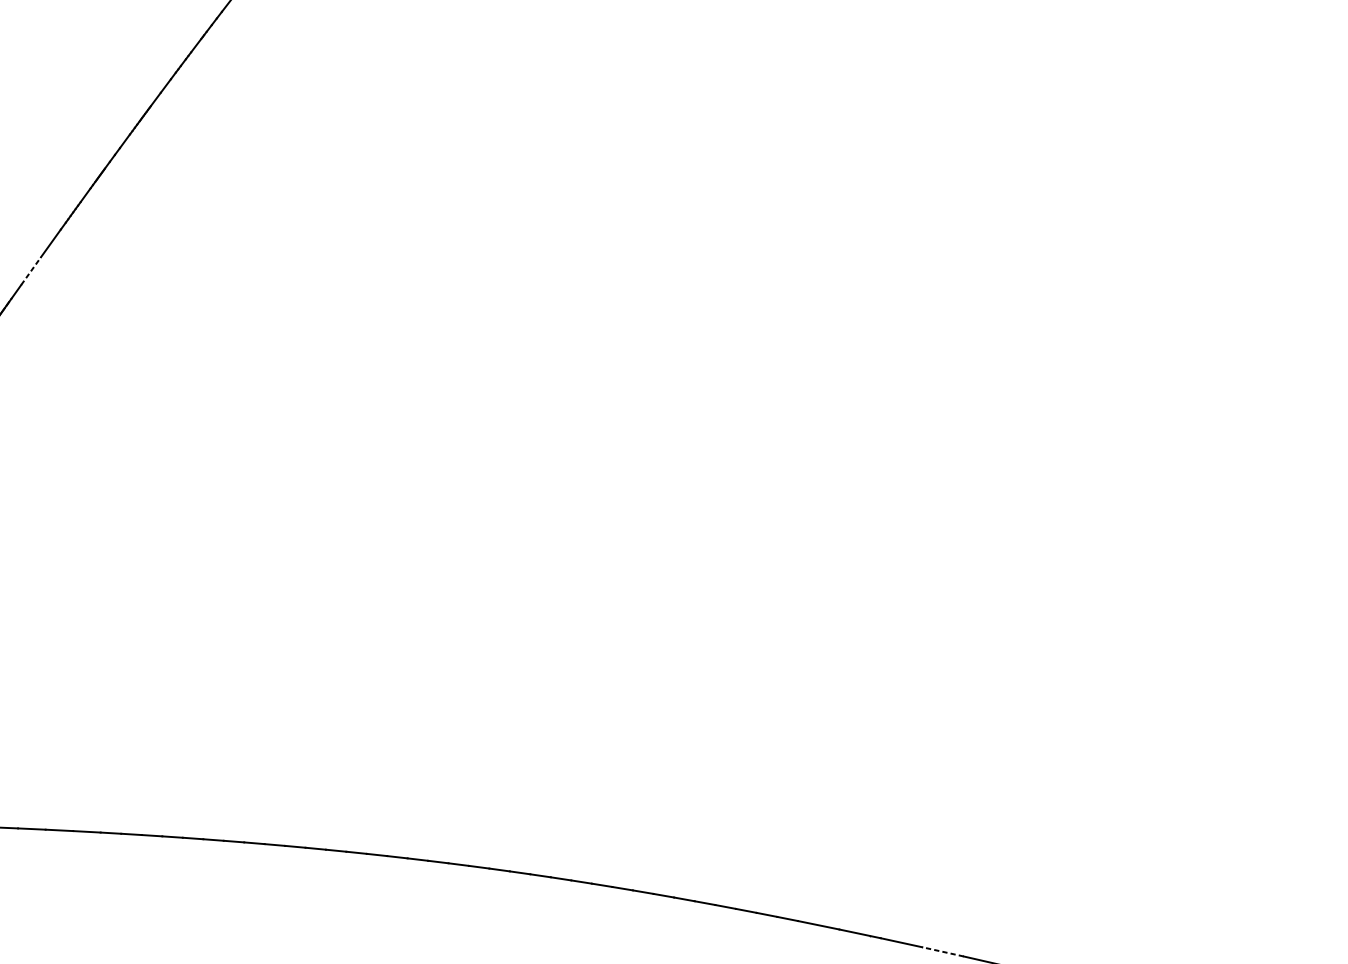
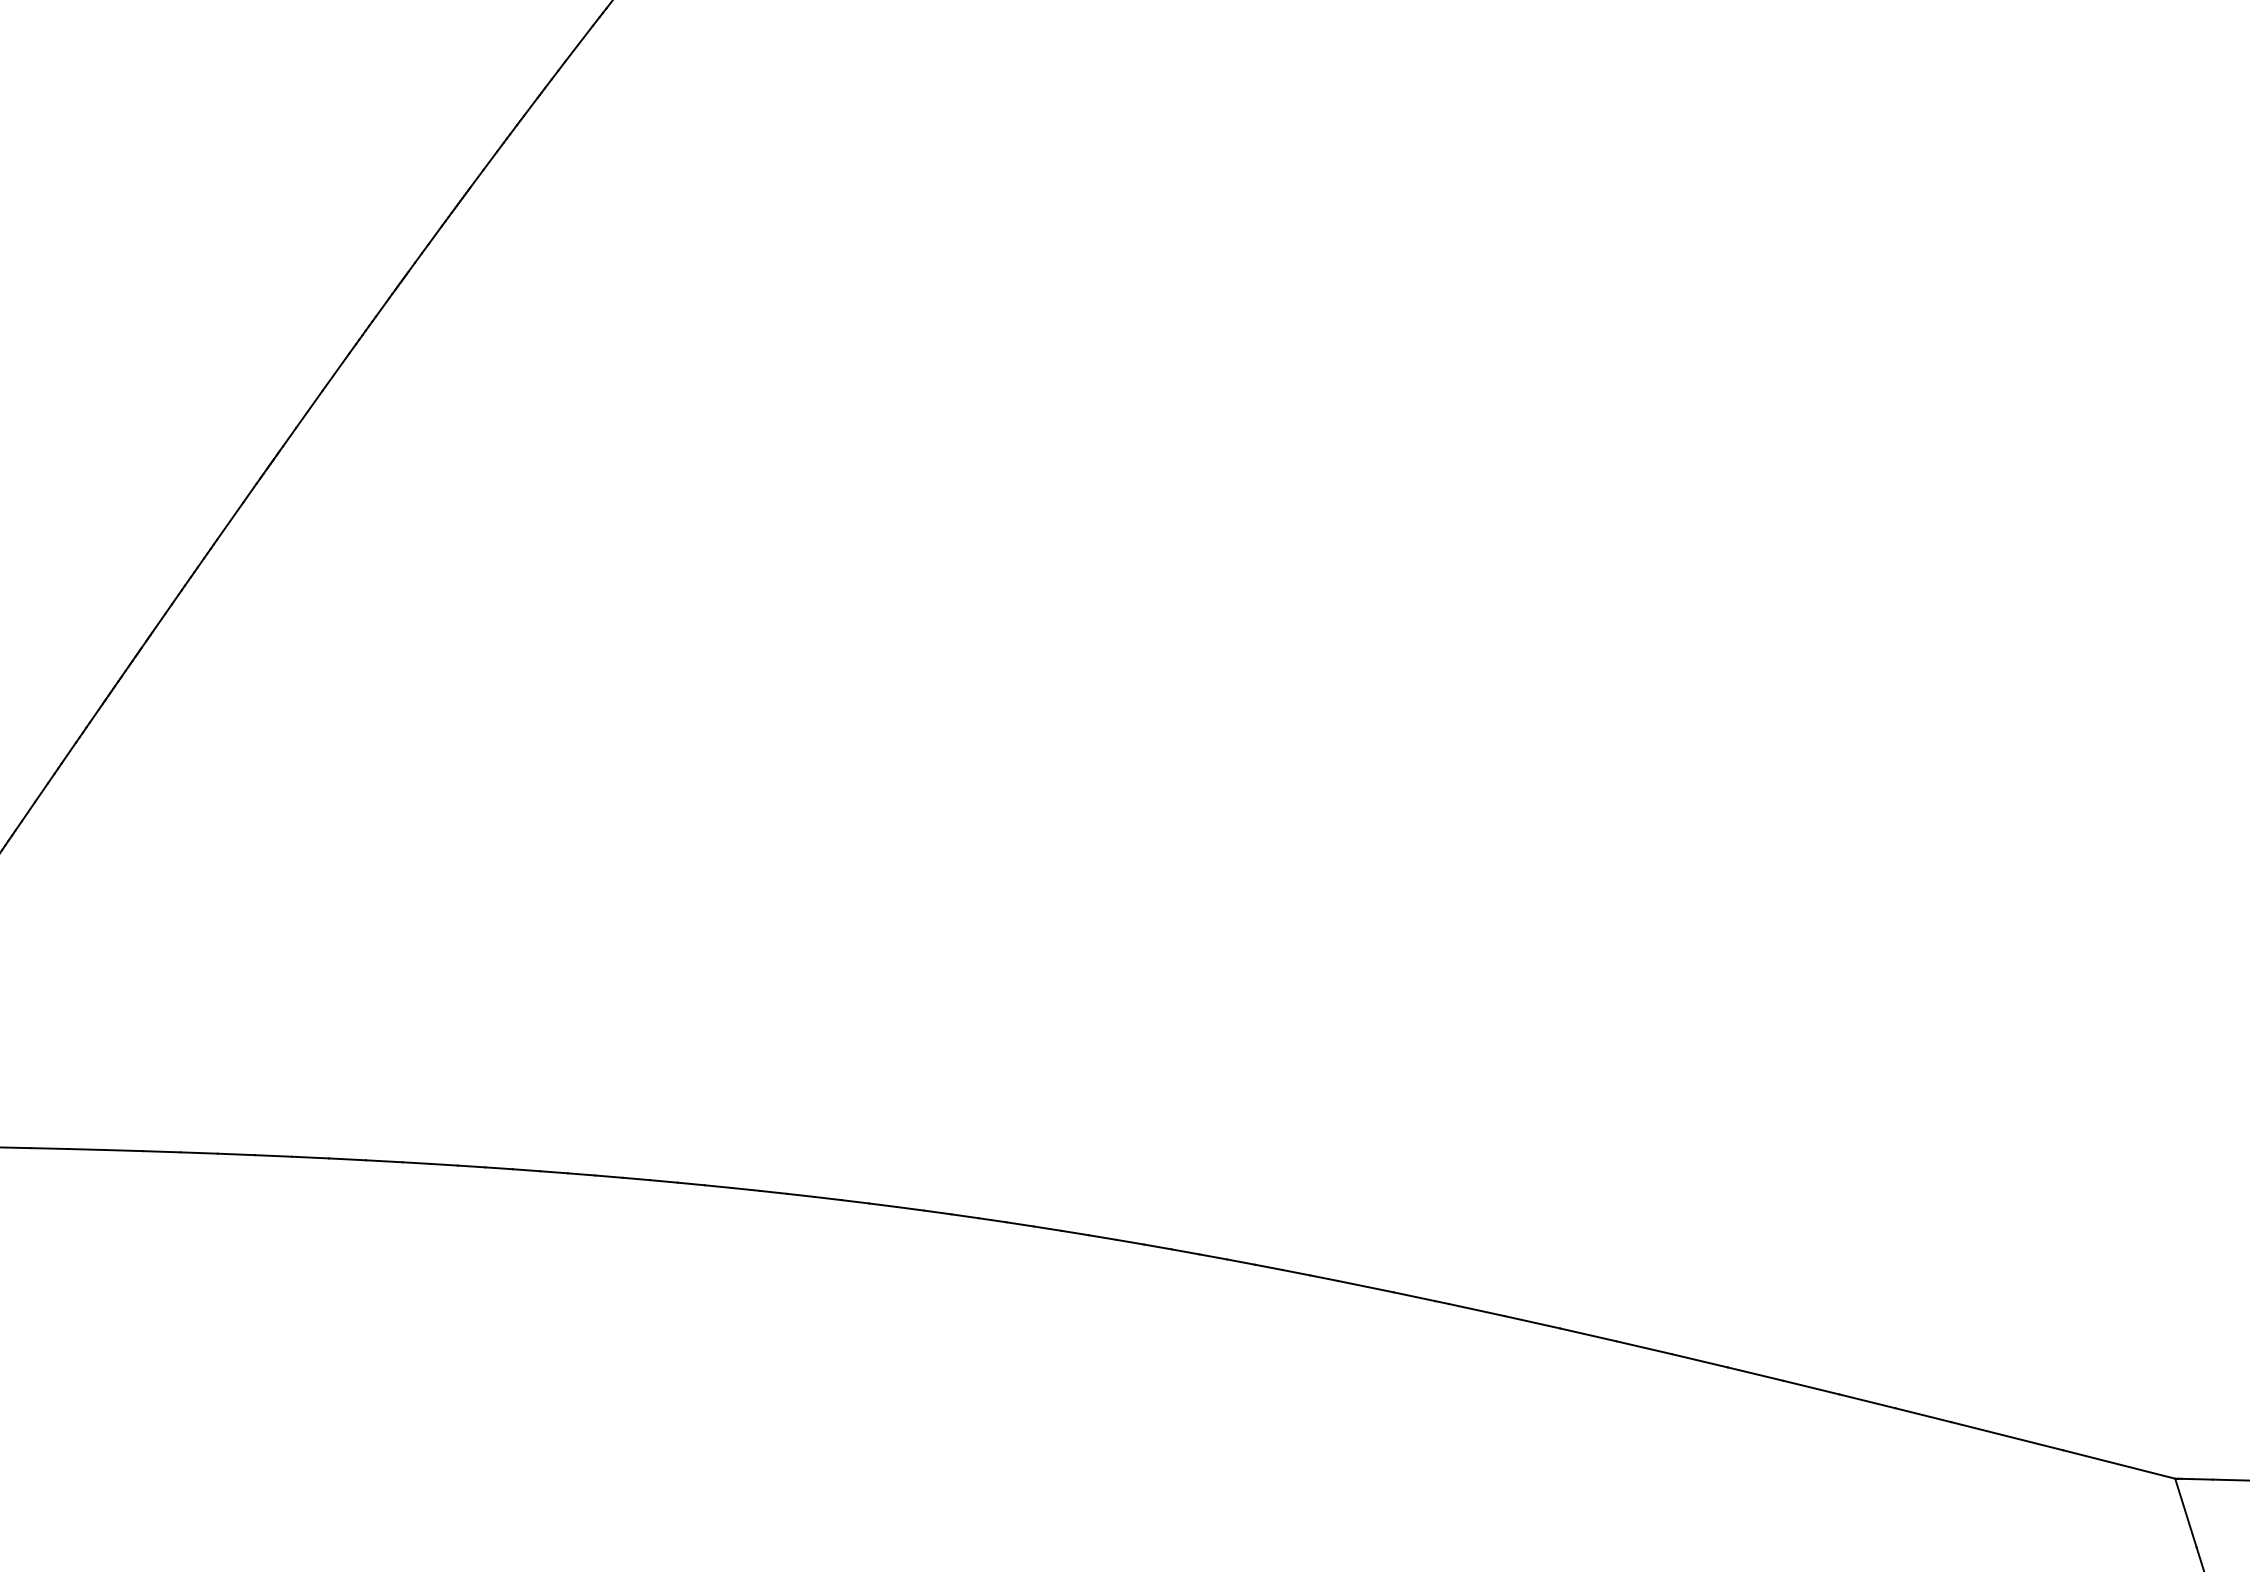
line: (31, 271) -> (309, 409), dashed -> solid
line: (943, 952) -> (1532, 1322), dashed -> solid

